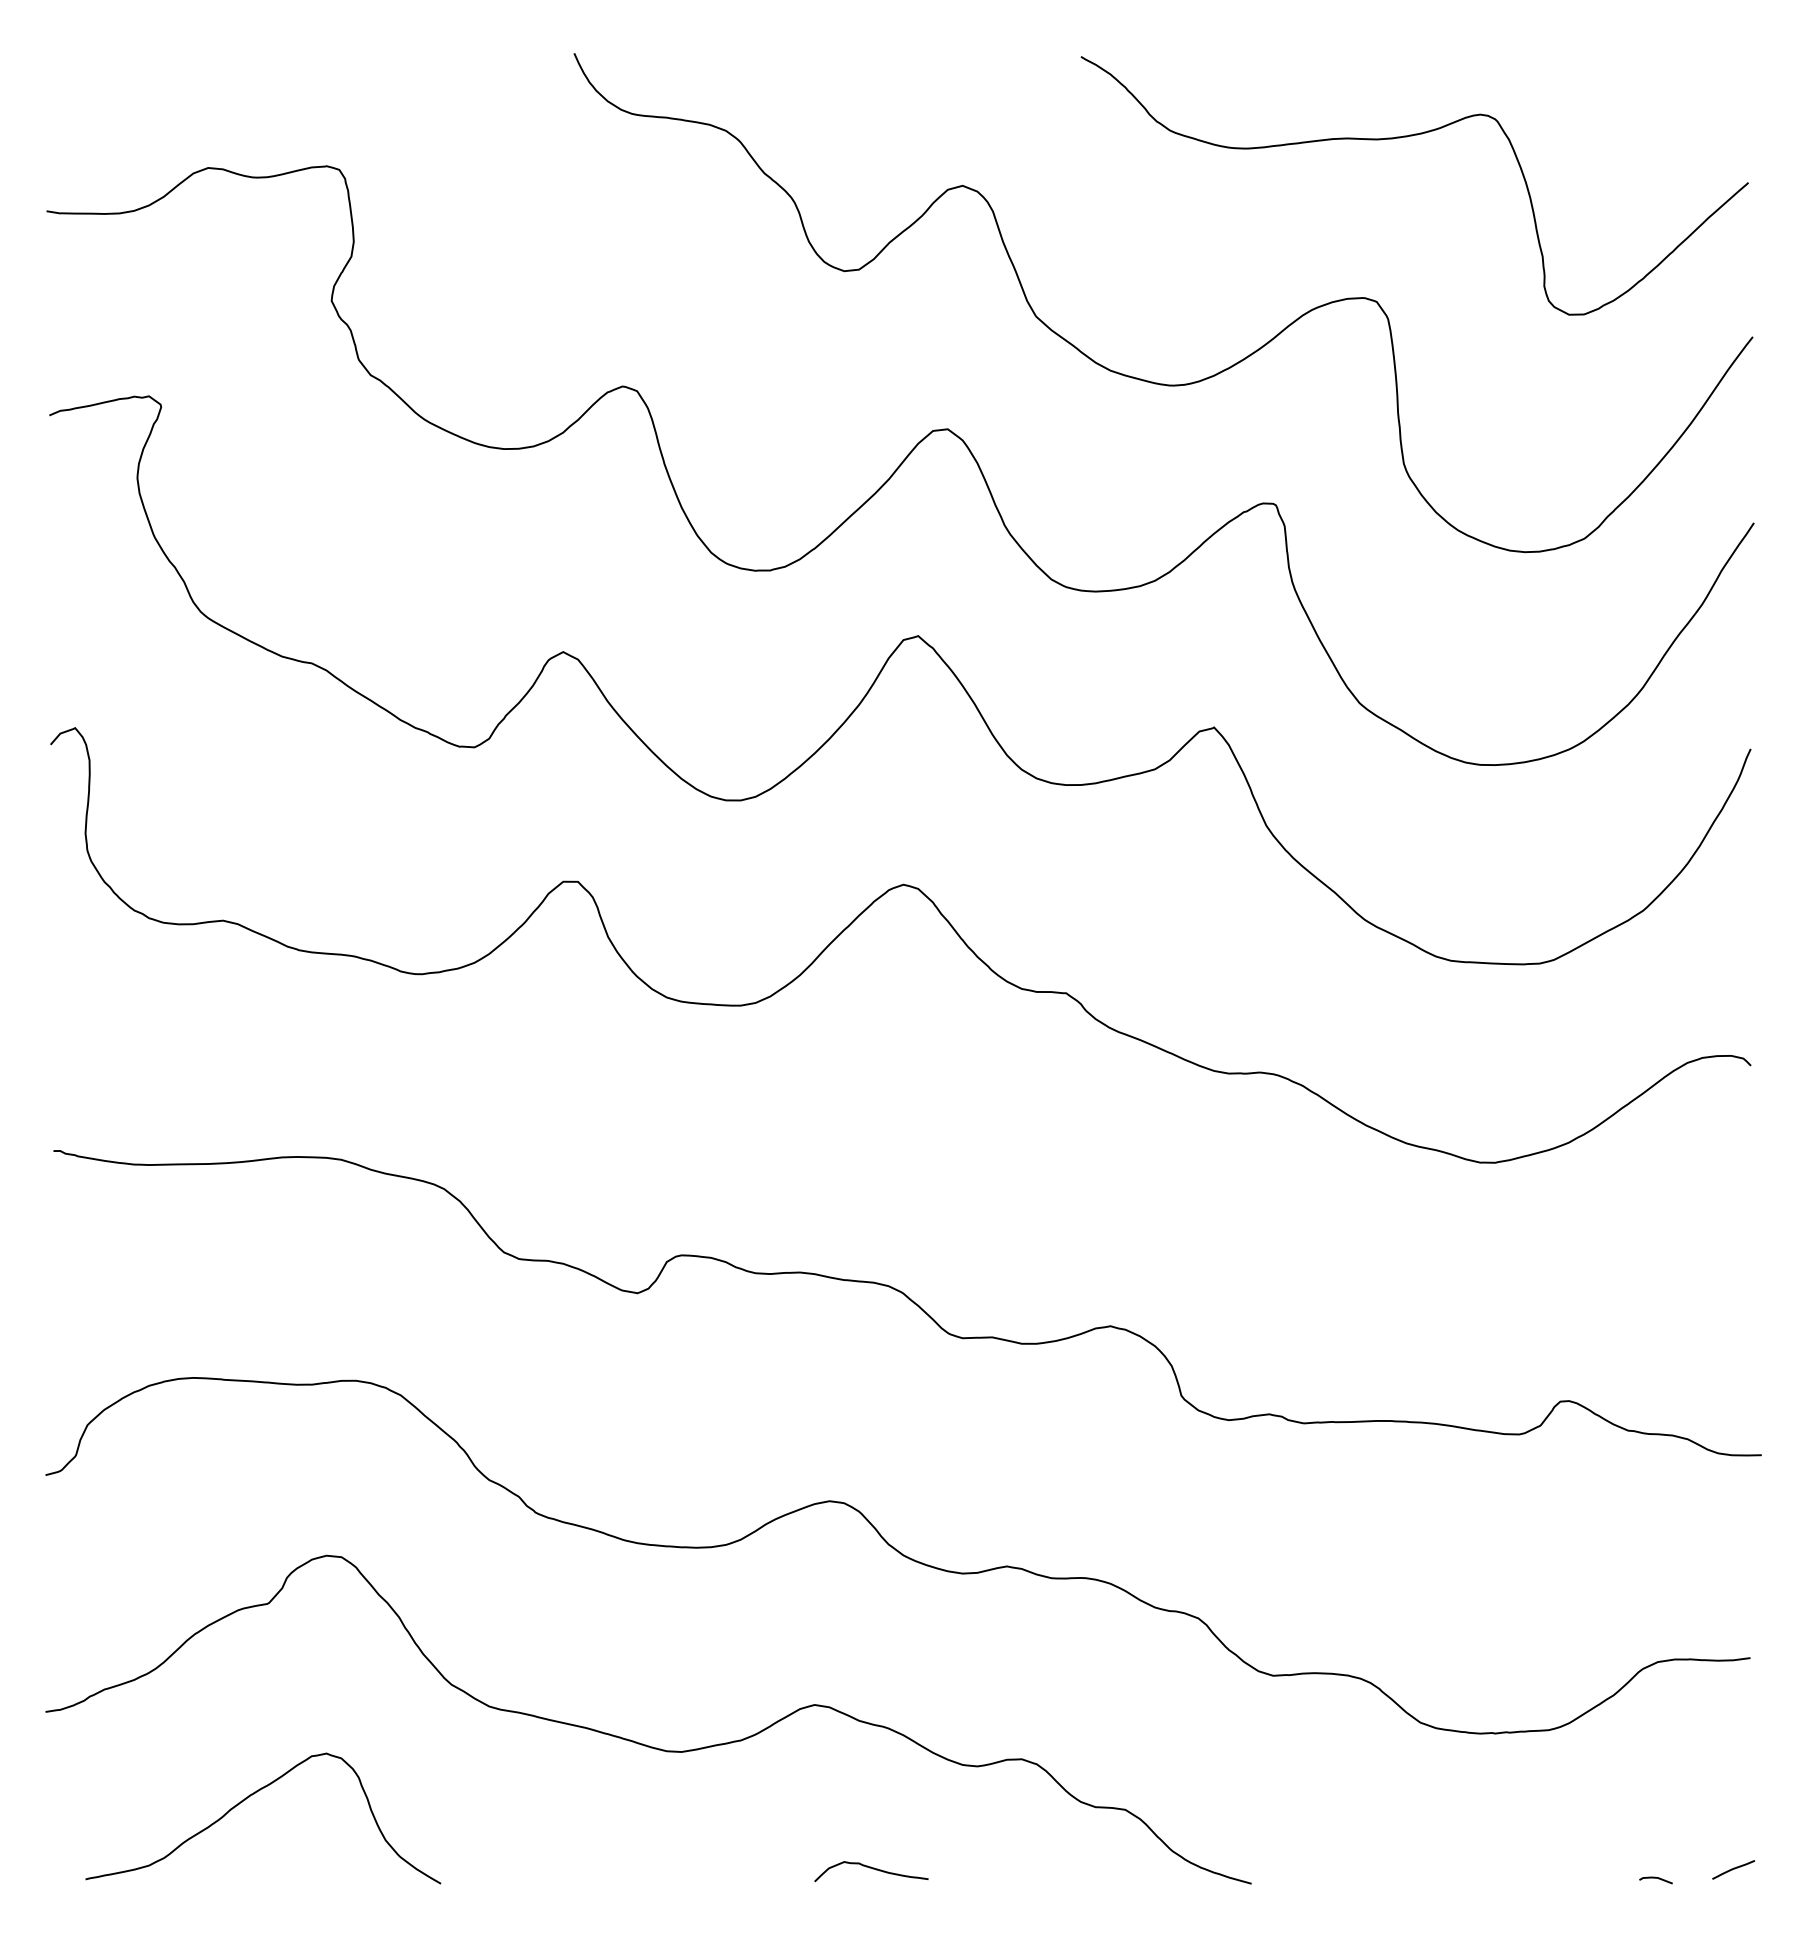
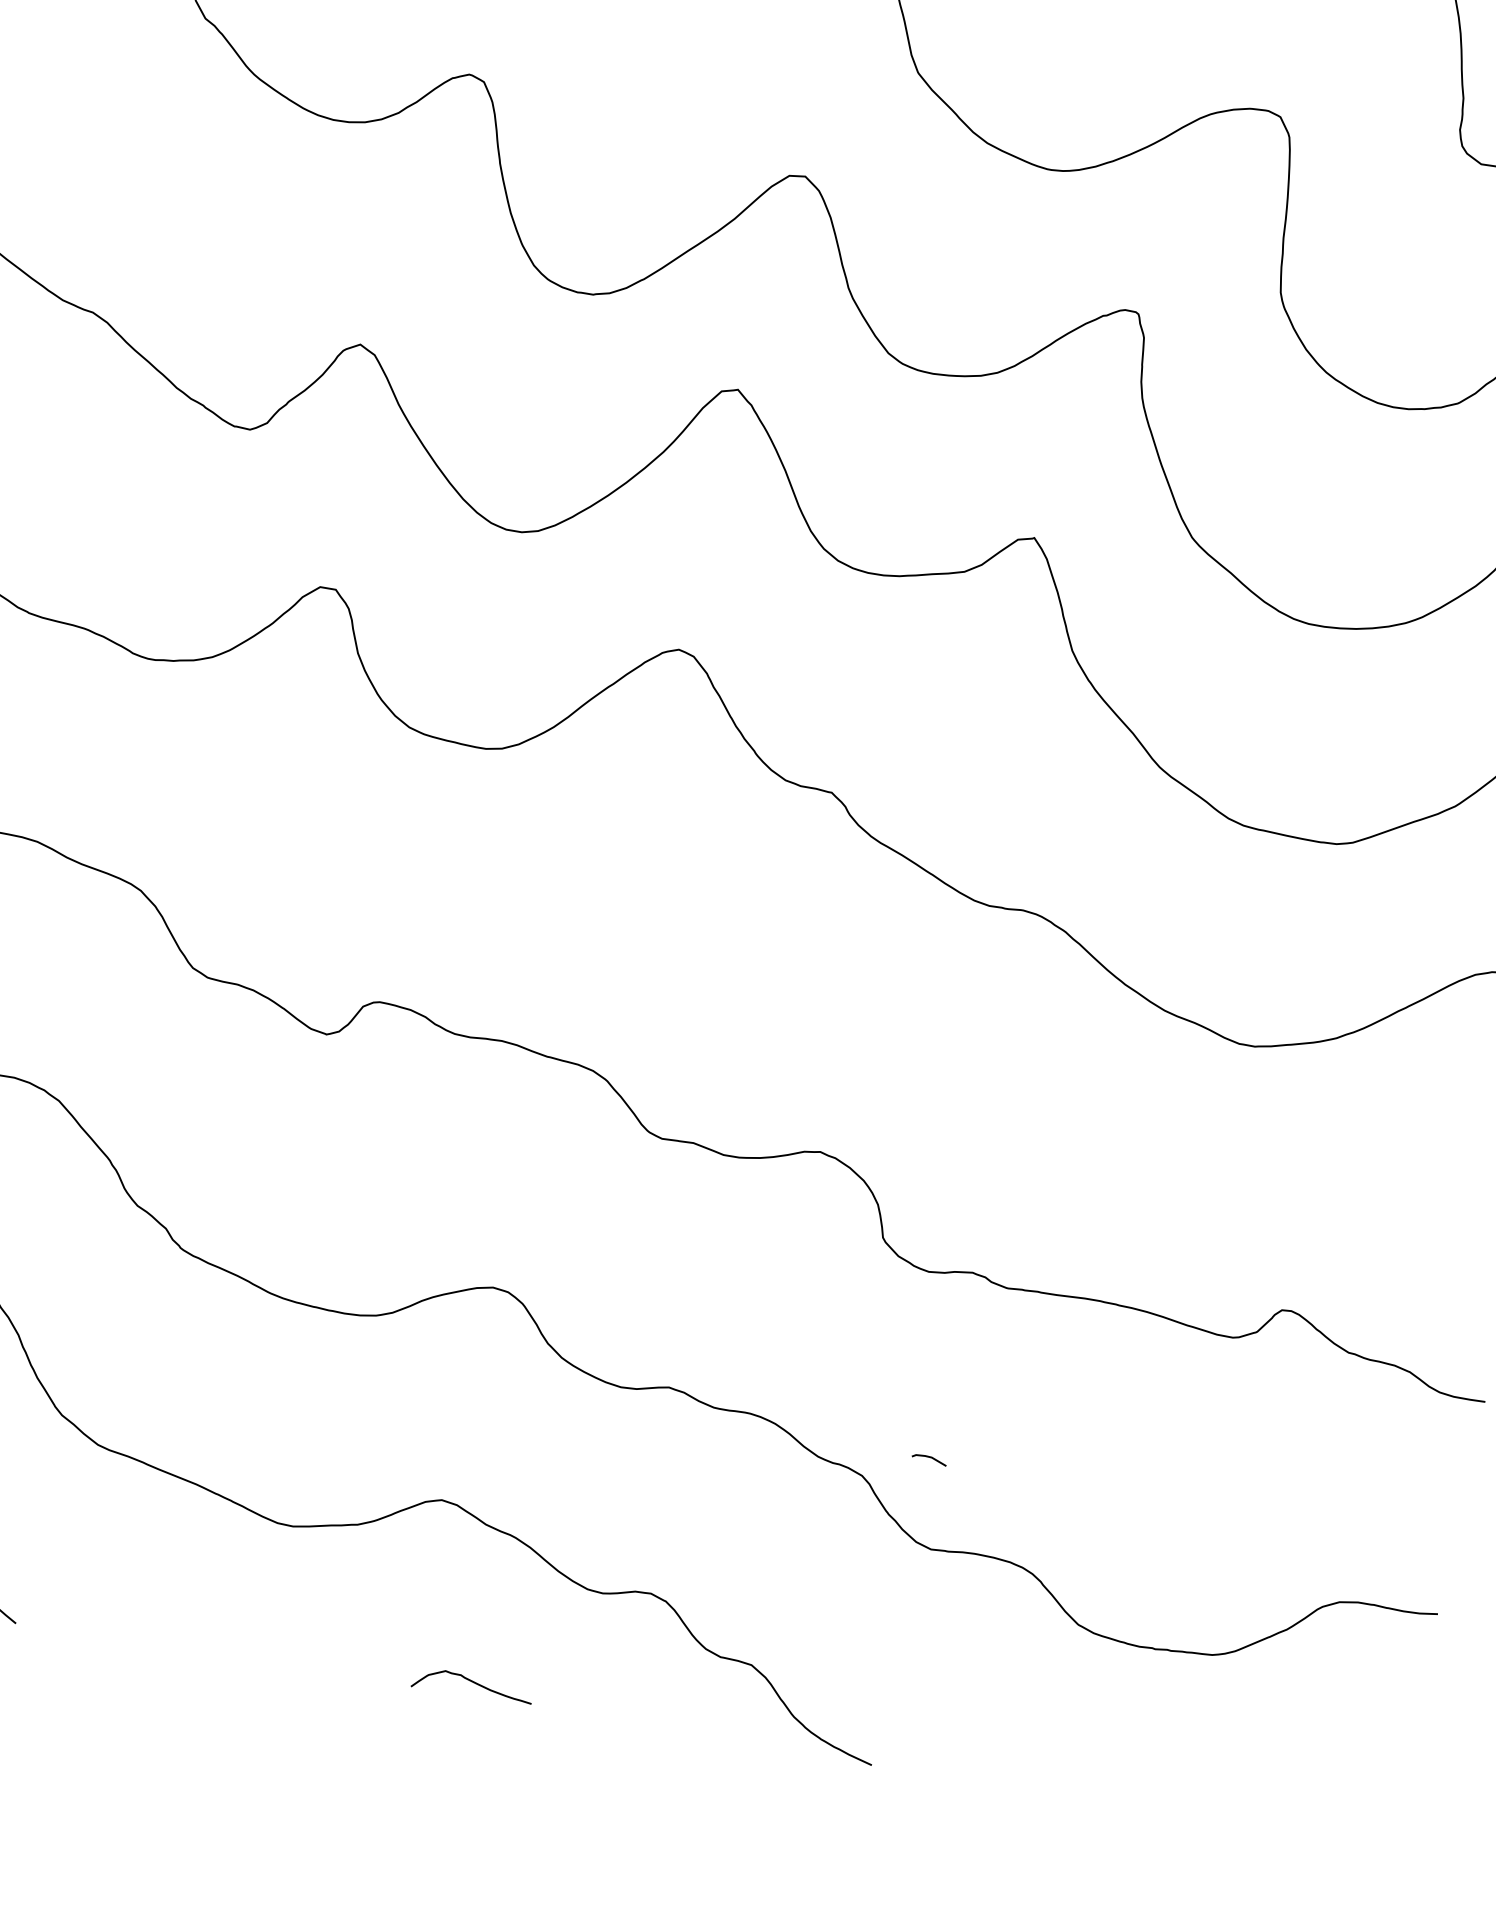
curve: (1733, 1869) -> (1383, 1834), removed
line: (1655, 1878) -> (929, 1457), moved

